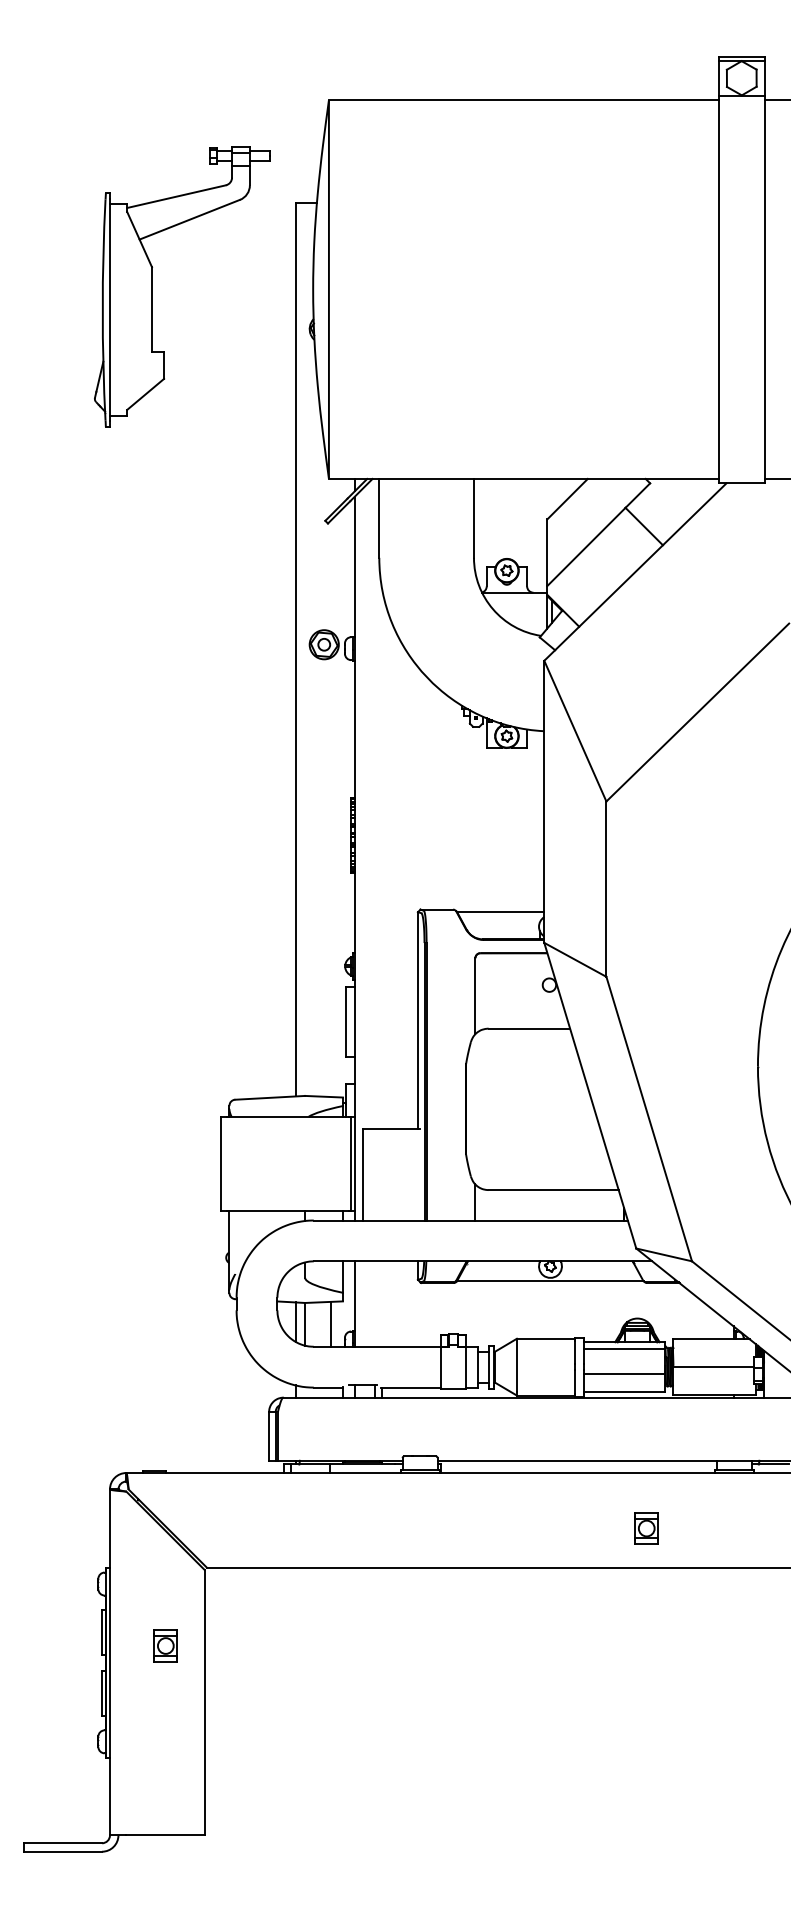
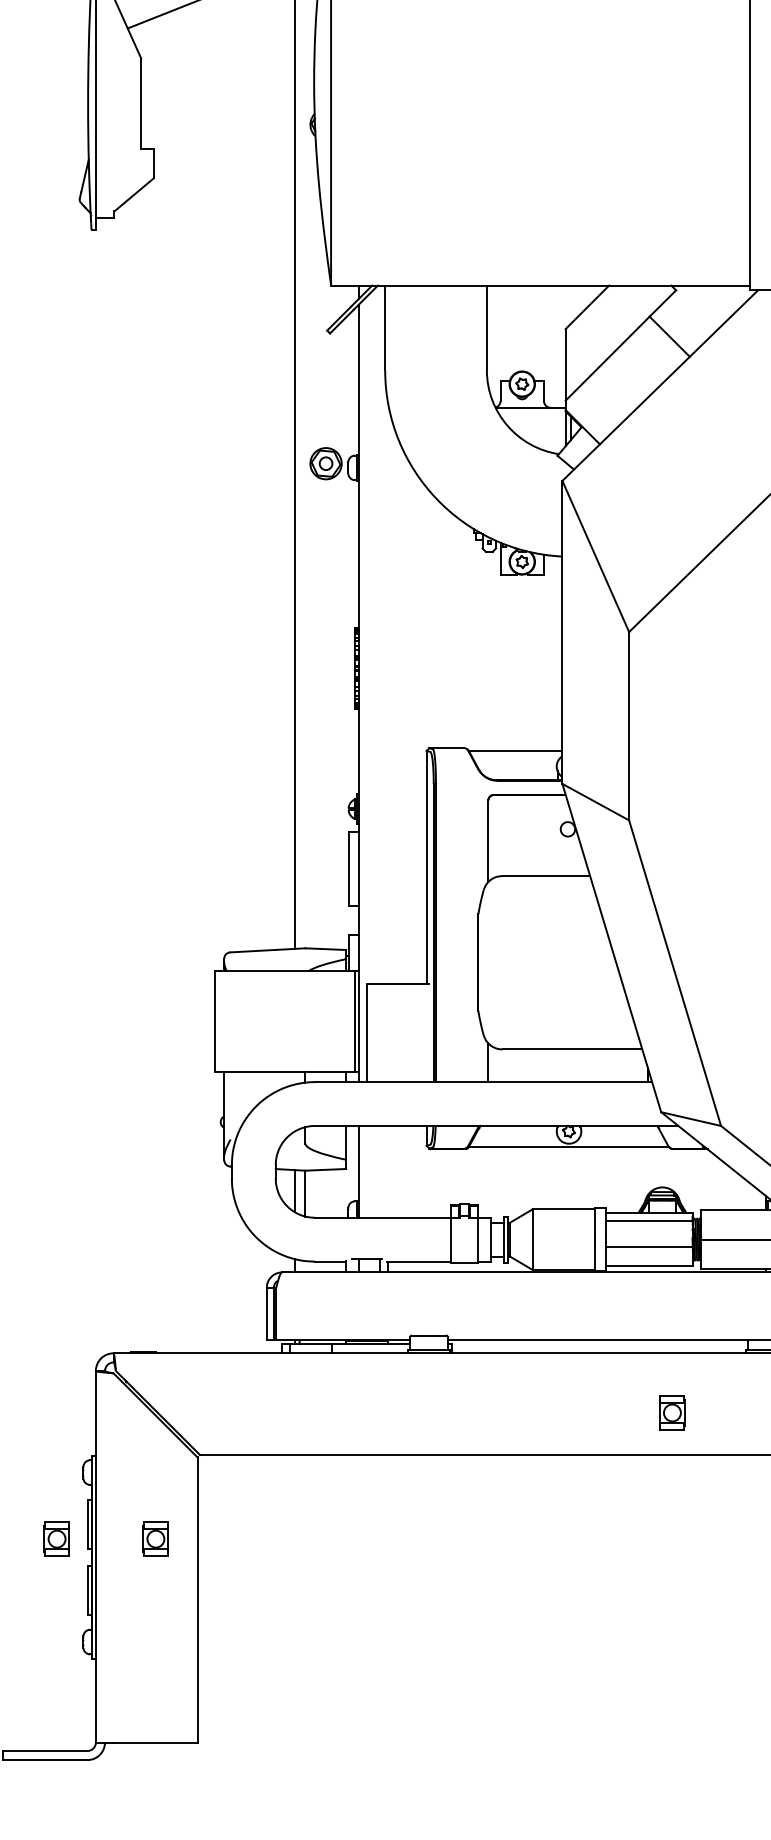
line: (331, 1323) -> (333, 1192), removed
part: (73, 1645) -> (56, 1538), added

